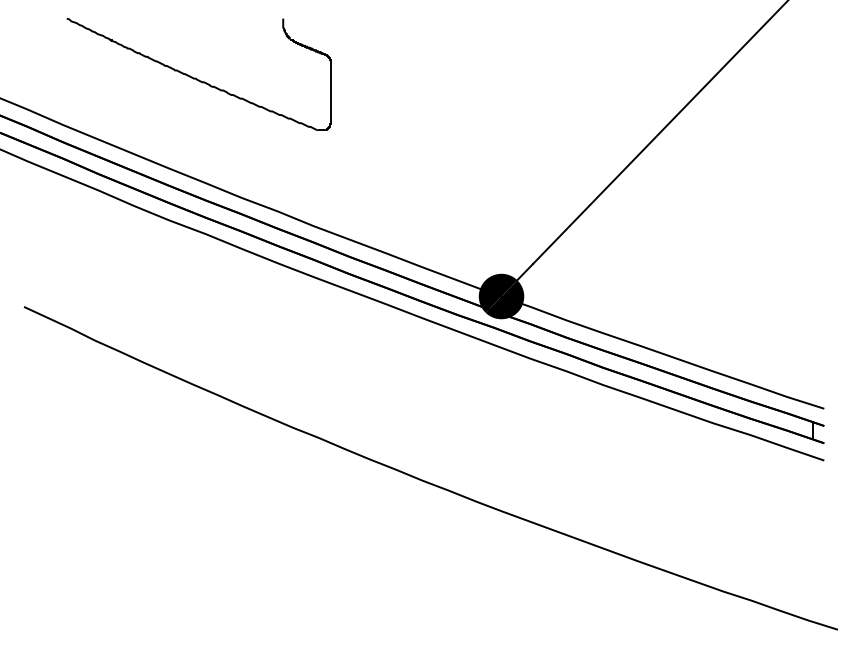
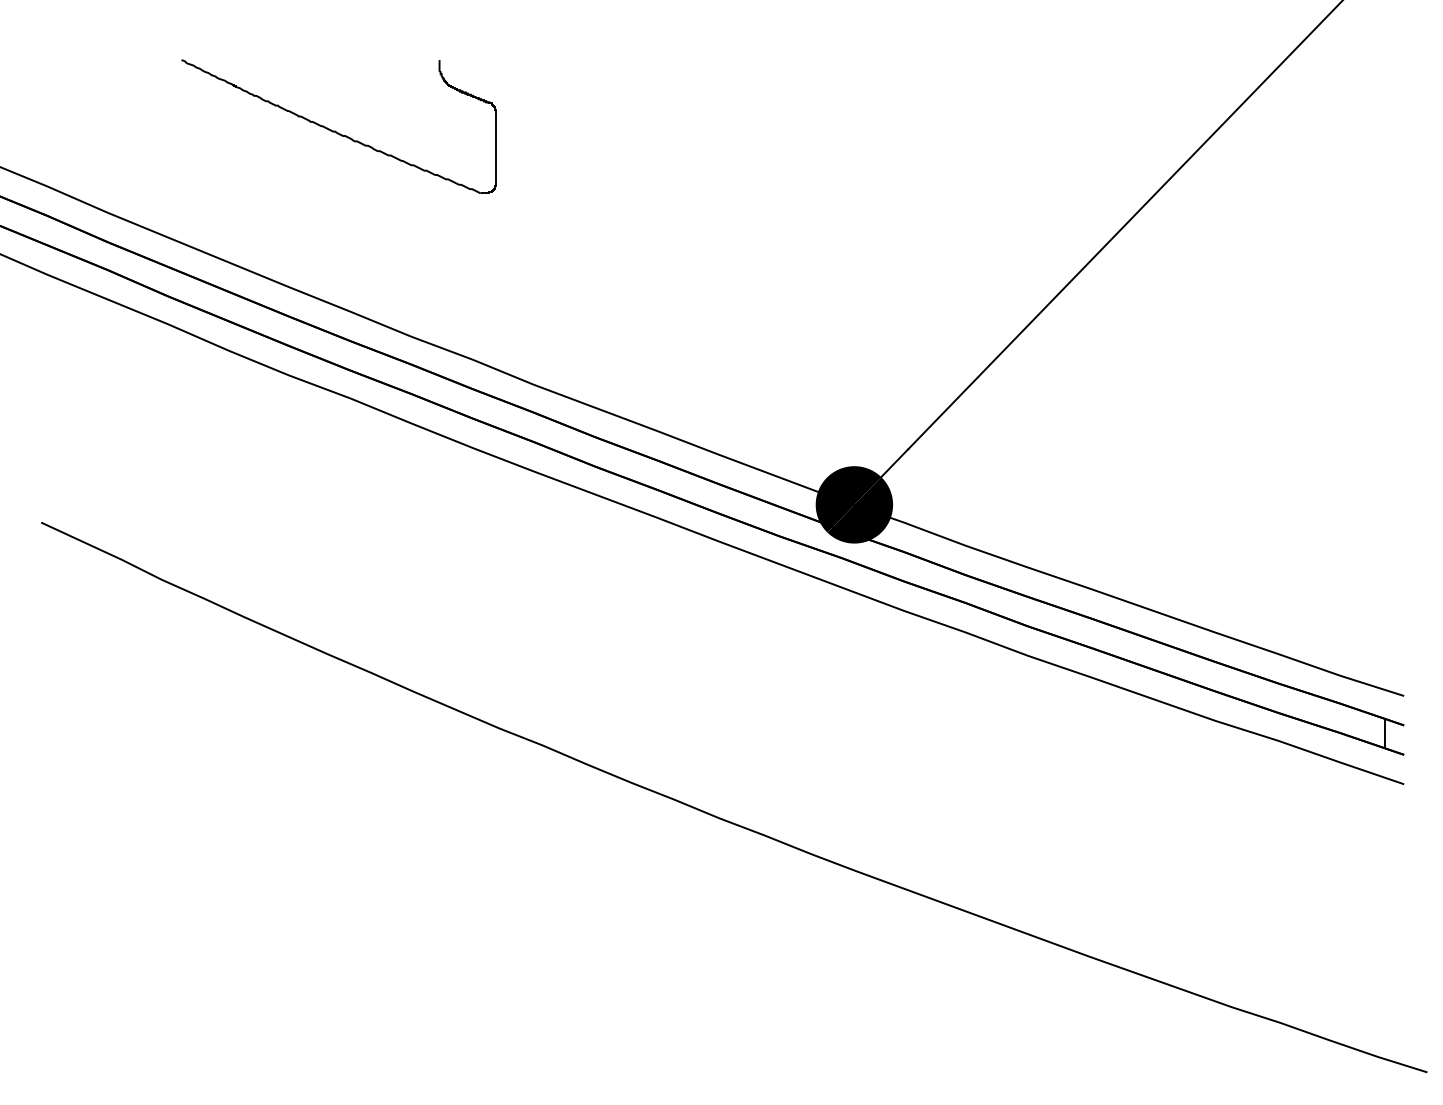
part: (198, 74) -> (338, 126), size x0.7

